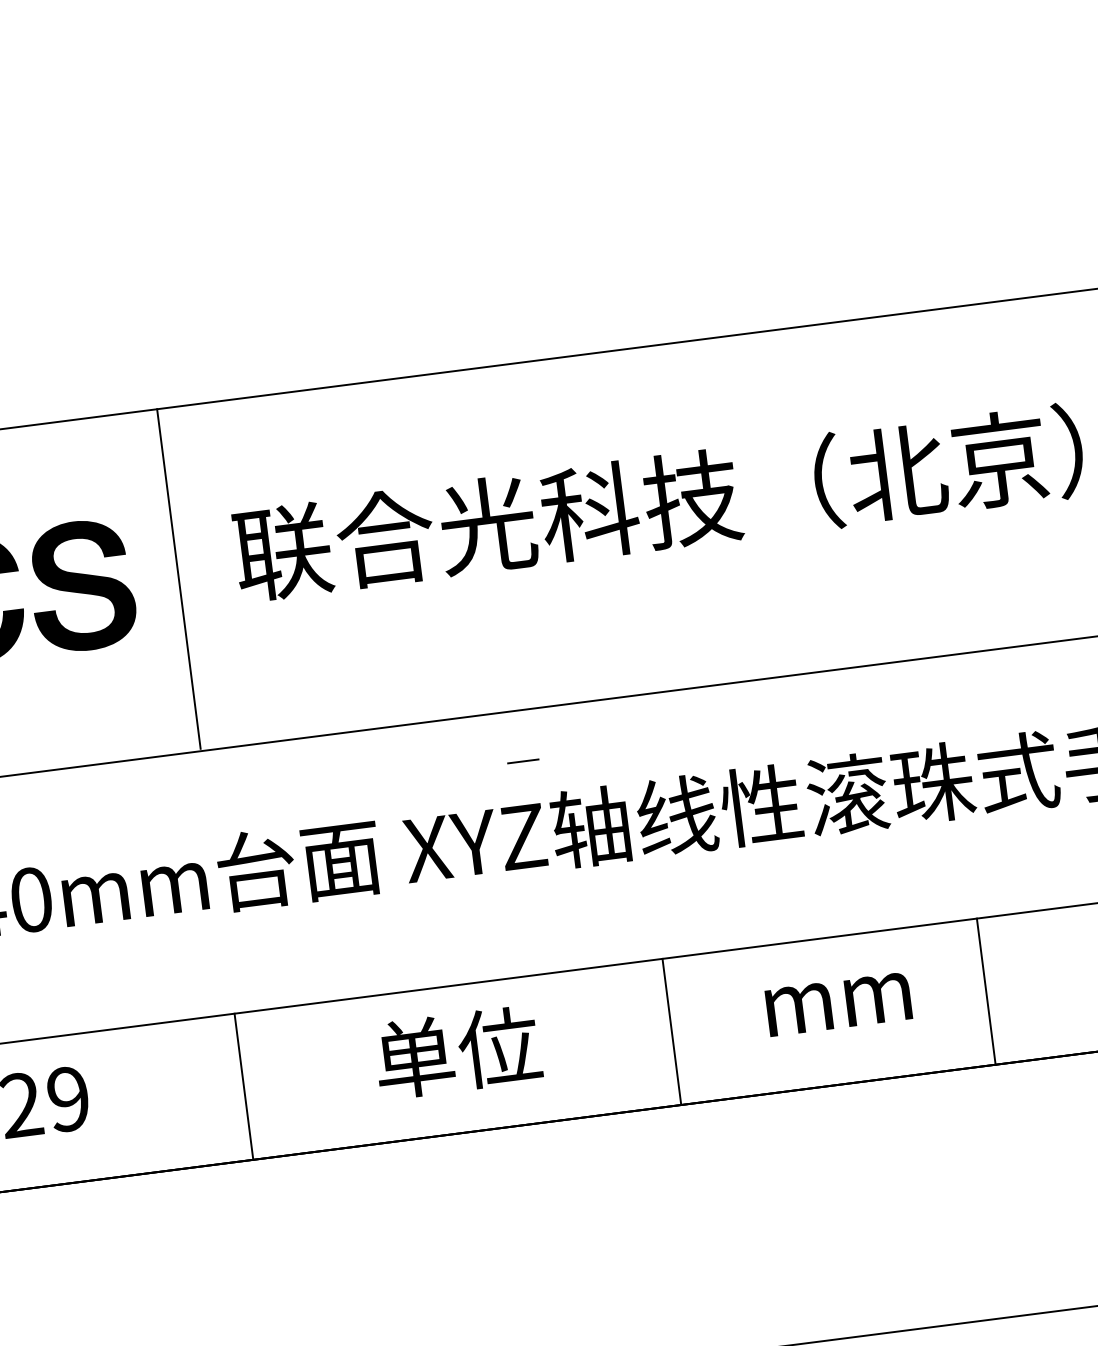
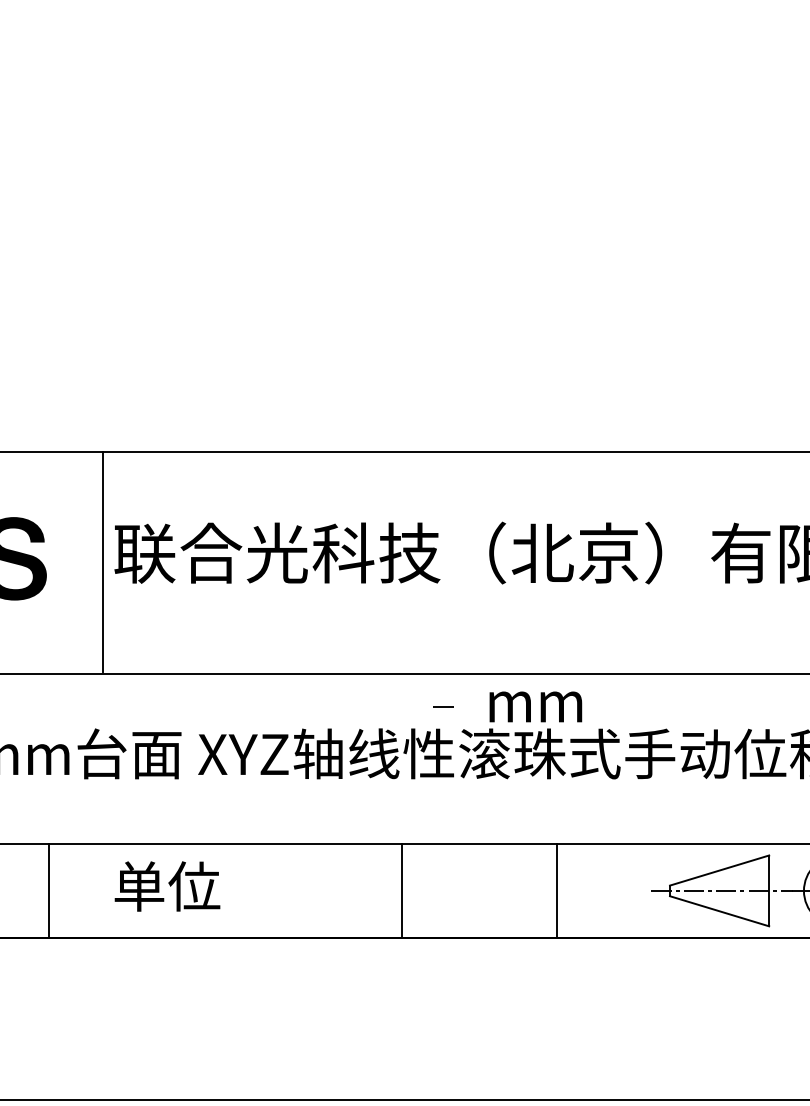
line: (179, 579) -> (103, 562), moved
line: (522, 761) -> (443, 706), moved
text: (838, 1003) -> (535, 706), moved
line: (672, 1031) -> (402, 890), moved
text: (457, 1052) -> (167, 886), moved
line: (244, 1086) -> (49, 890), moved

